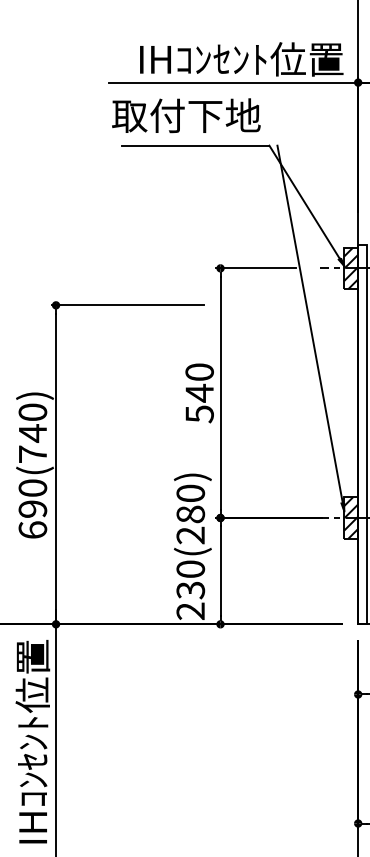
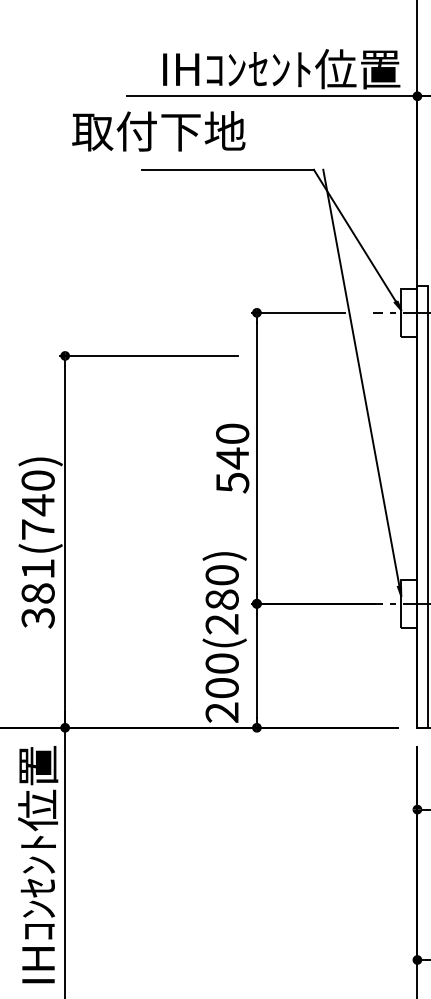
text: (186, 115) -> (158, 131), moved
hatch: (351, 268) -> (409, 312), removed
text: (32, 509) -> (37, 593), 690(740) -> 381(740)
hatch: (351, 517) -> (409, 603), removed
text: (190, 590) -> (221, 688), 230(280) -> 200(280)

